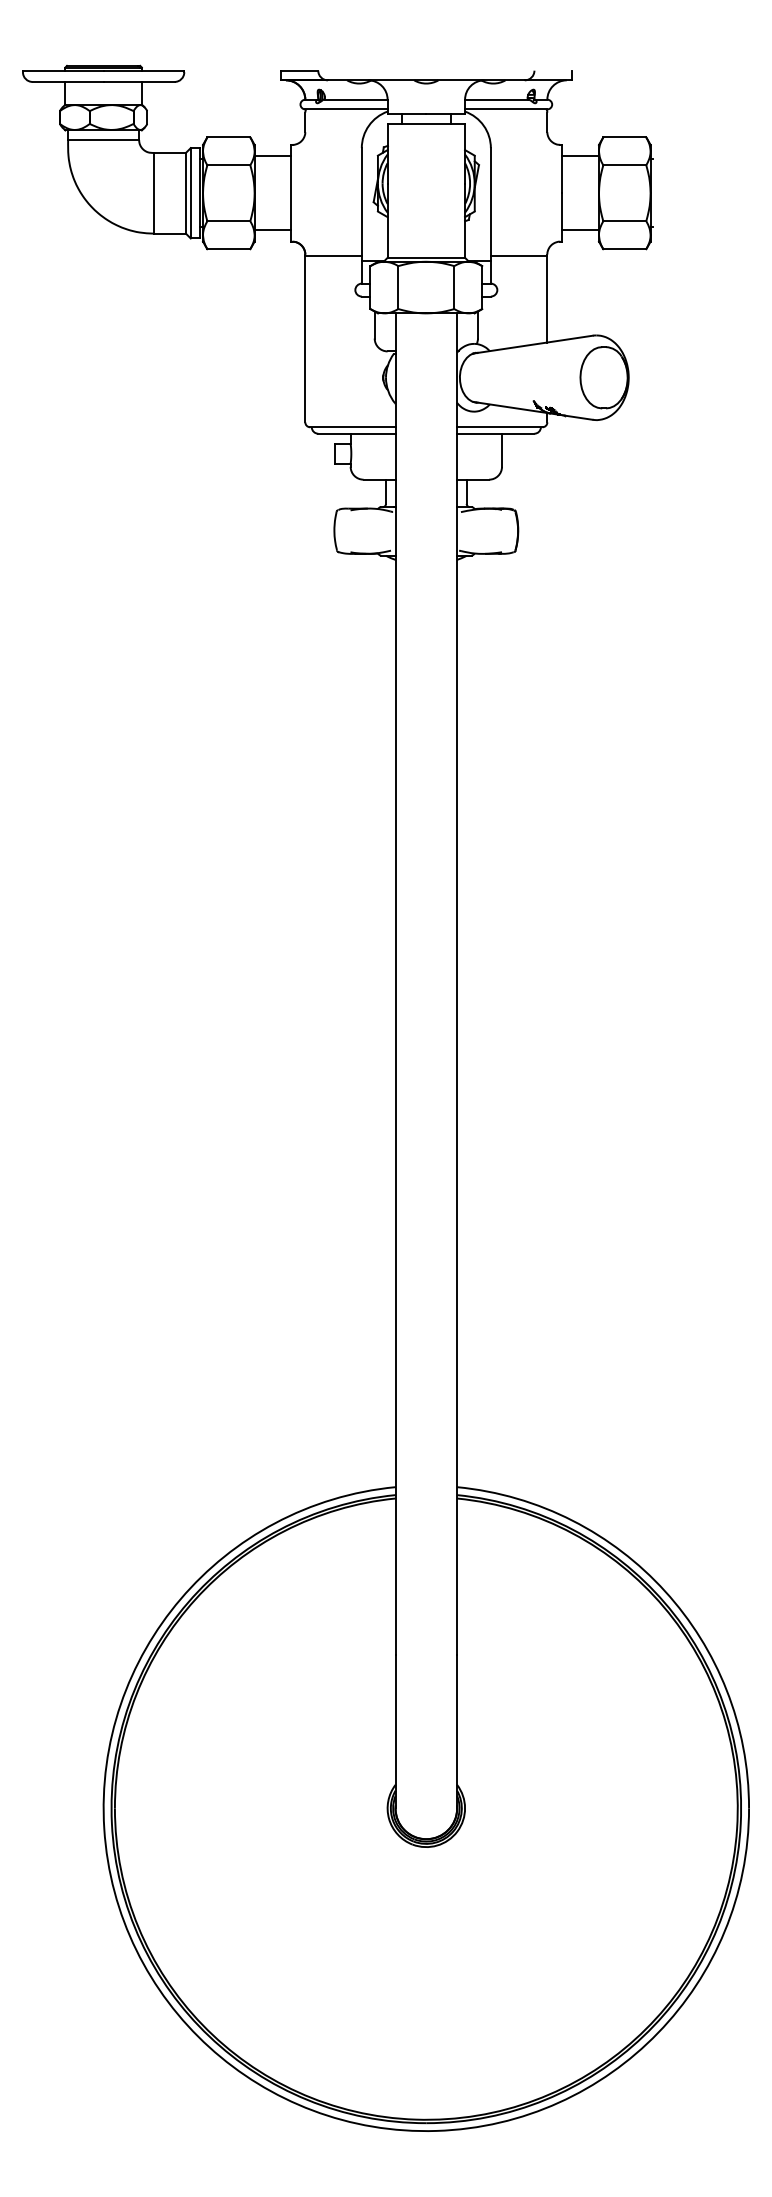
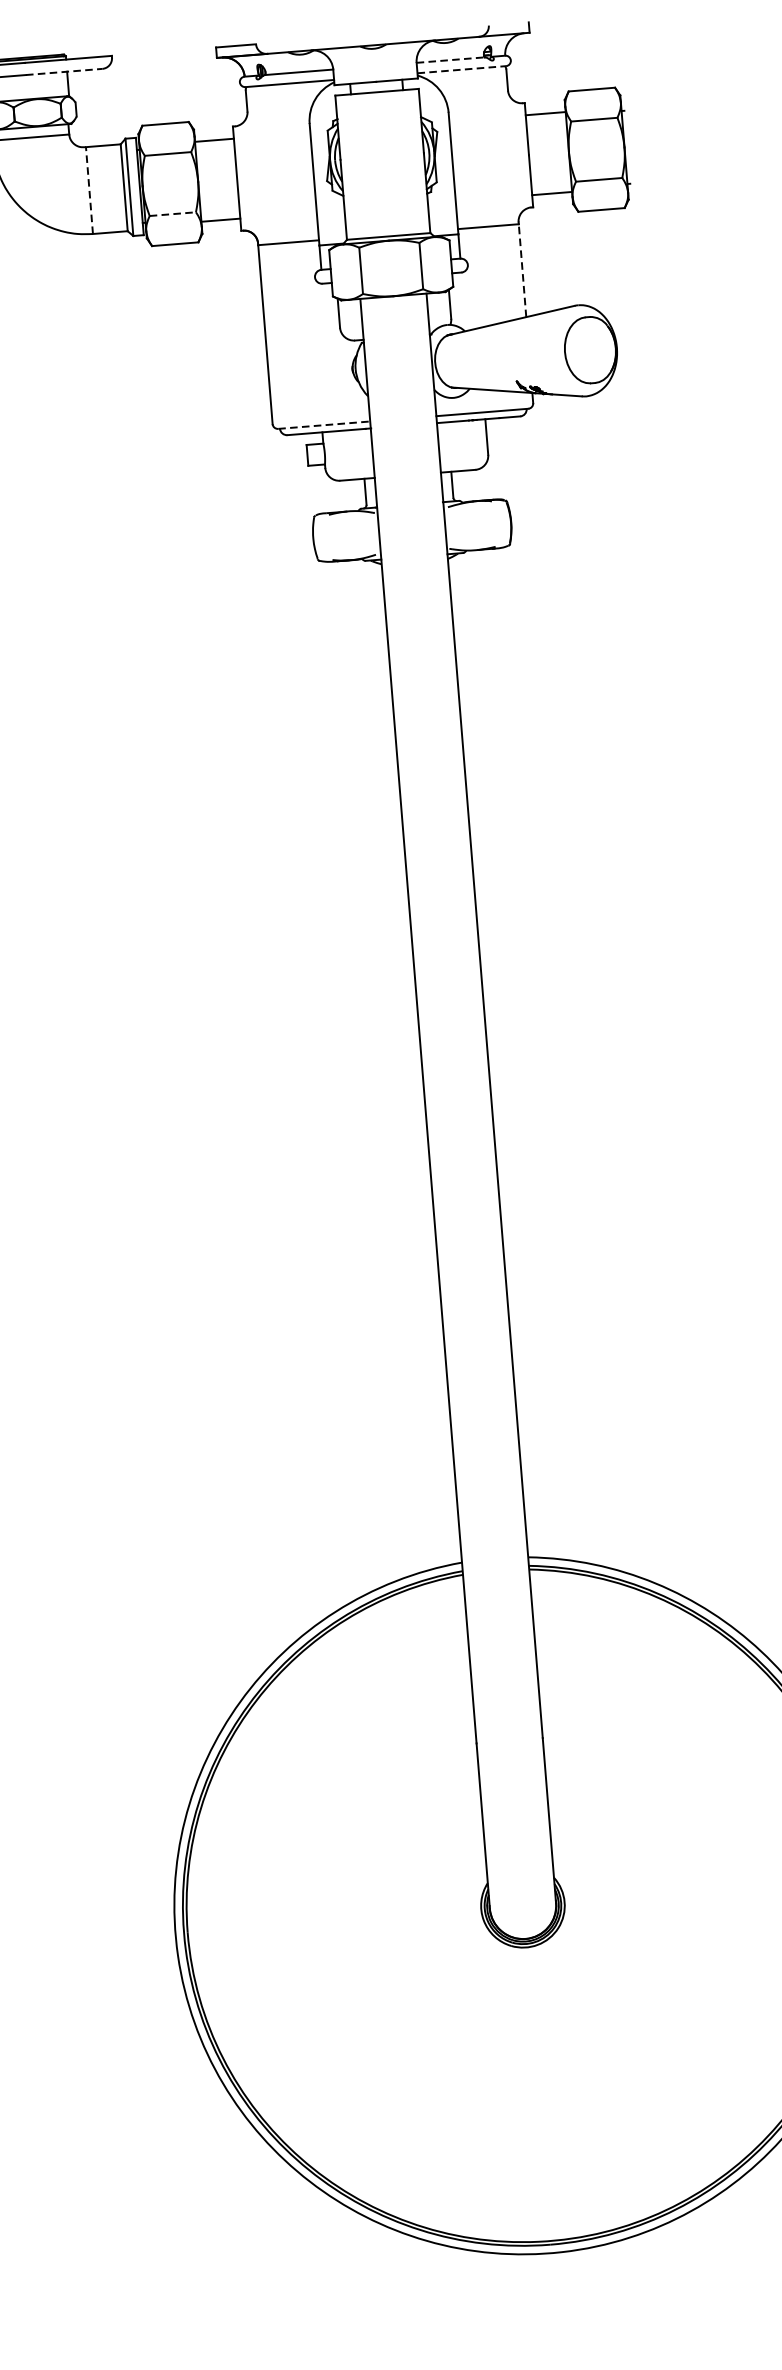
line: (139, 81) -> (64, 71), solid -> dashed
line: (497, 99) -> (451, 59), solid -> dashed
line: (506, 109) -> (462, 69), solid -> dashed
line: (153, 192) -> (89, 189), solid -> dashed
line: (229, 221) -> (173, 214), solid -> dashed
line: (547, 298) -> (522, 269), solid -> dashed
line: (352, 427) -> (323, 425), solid -> dashed

